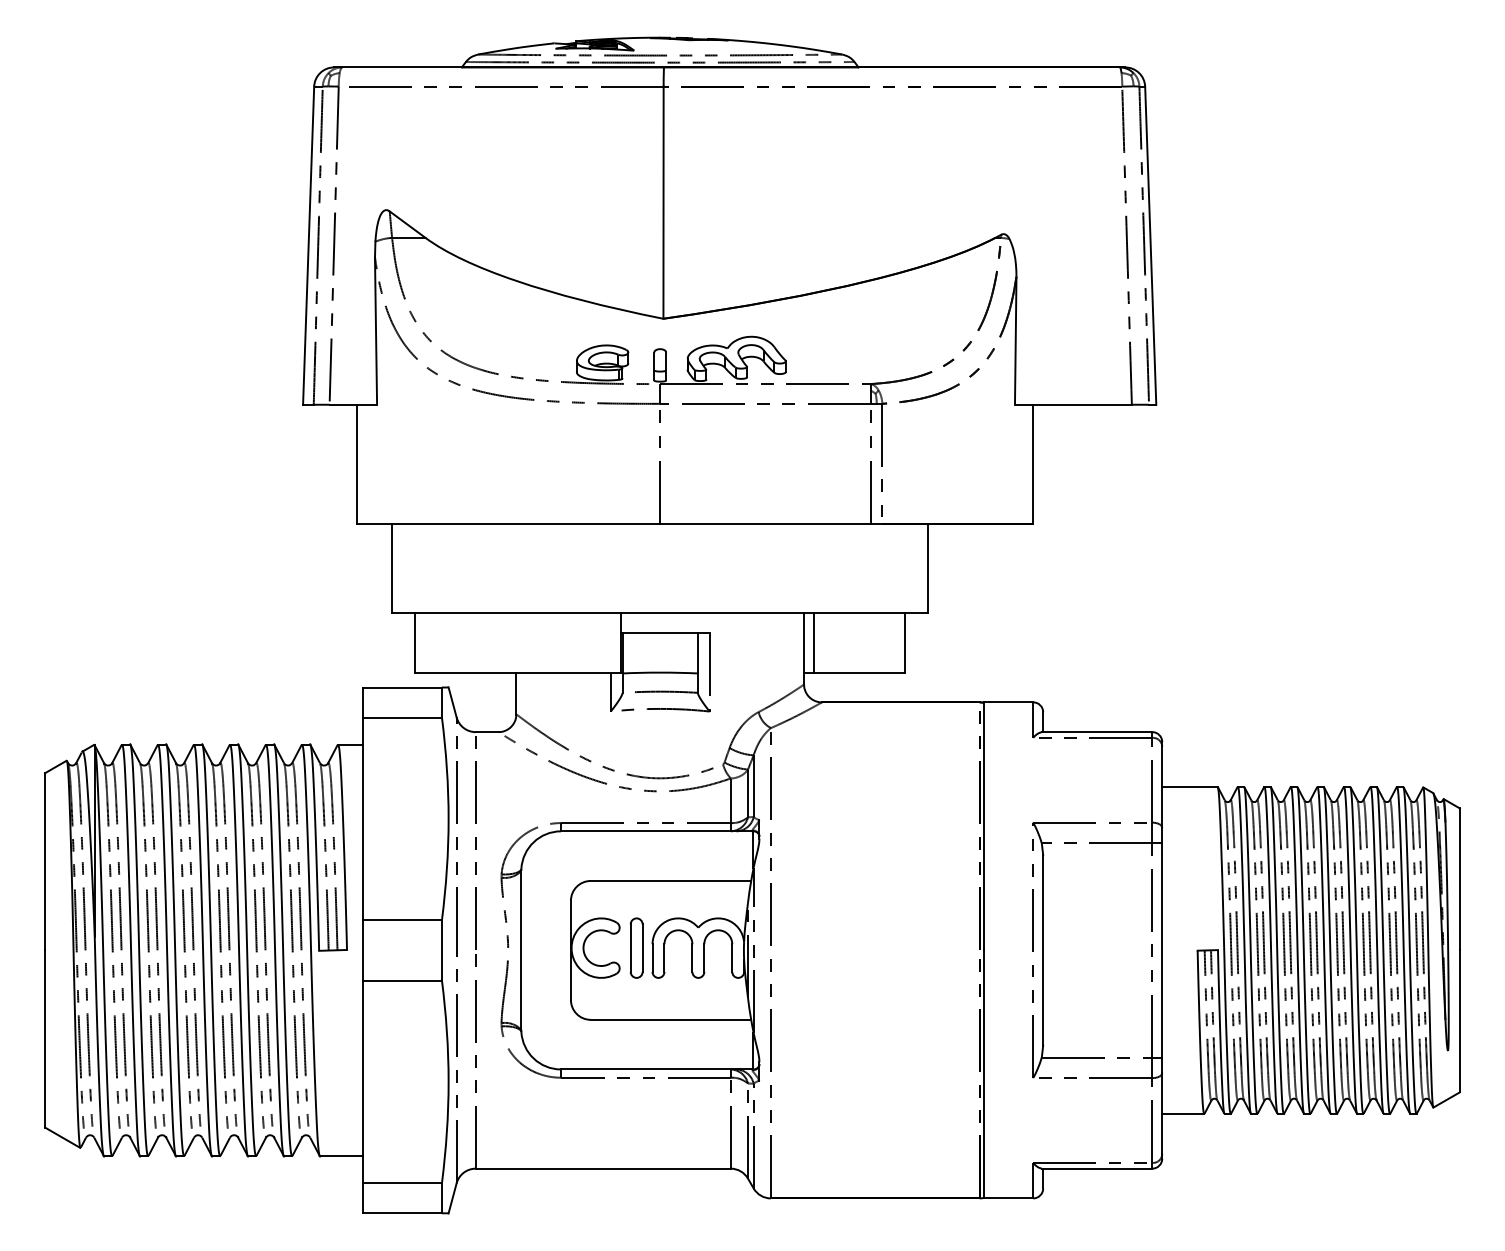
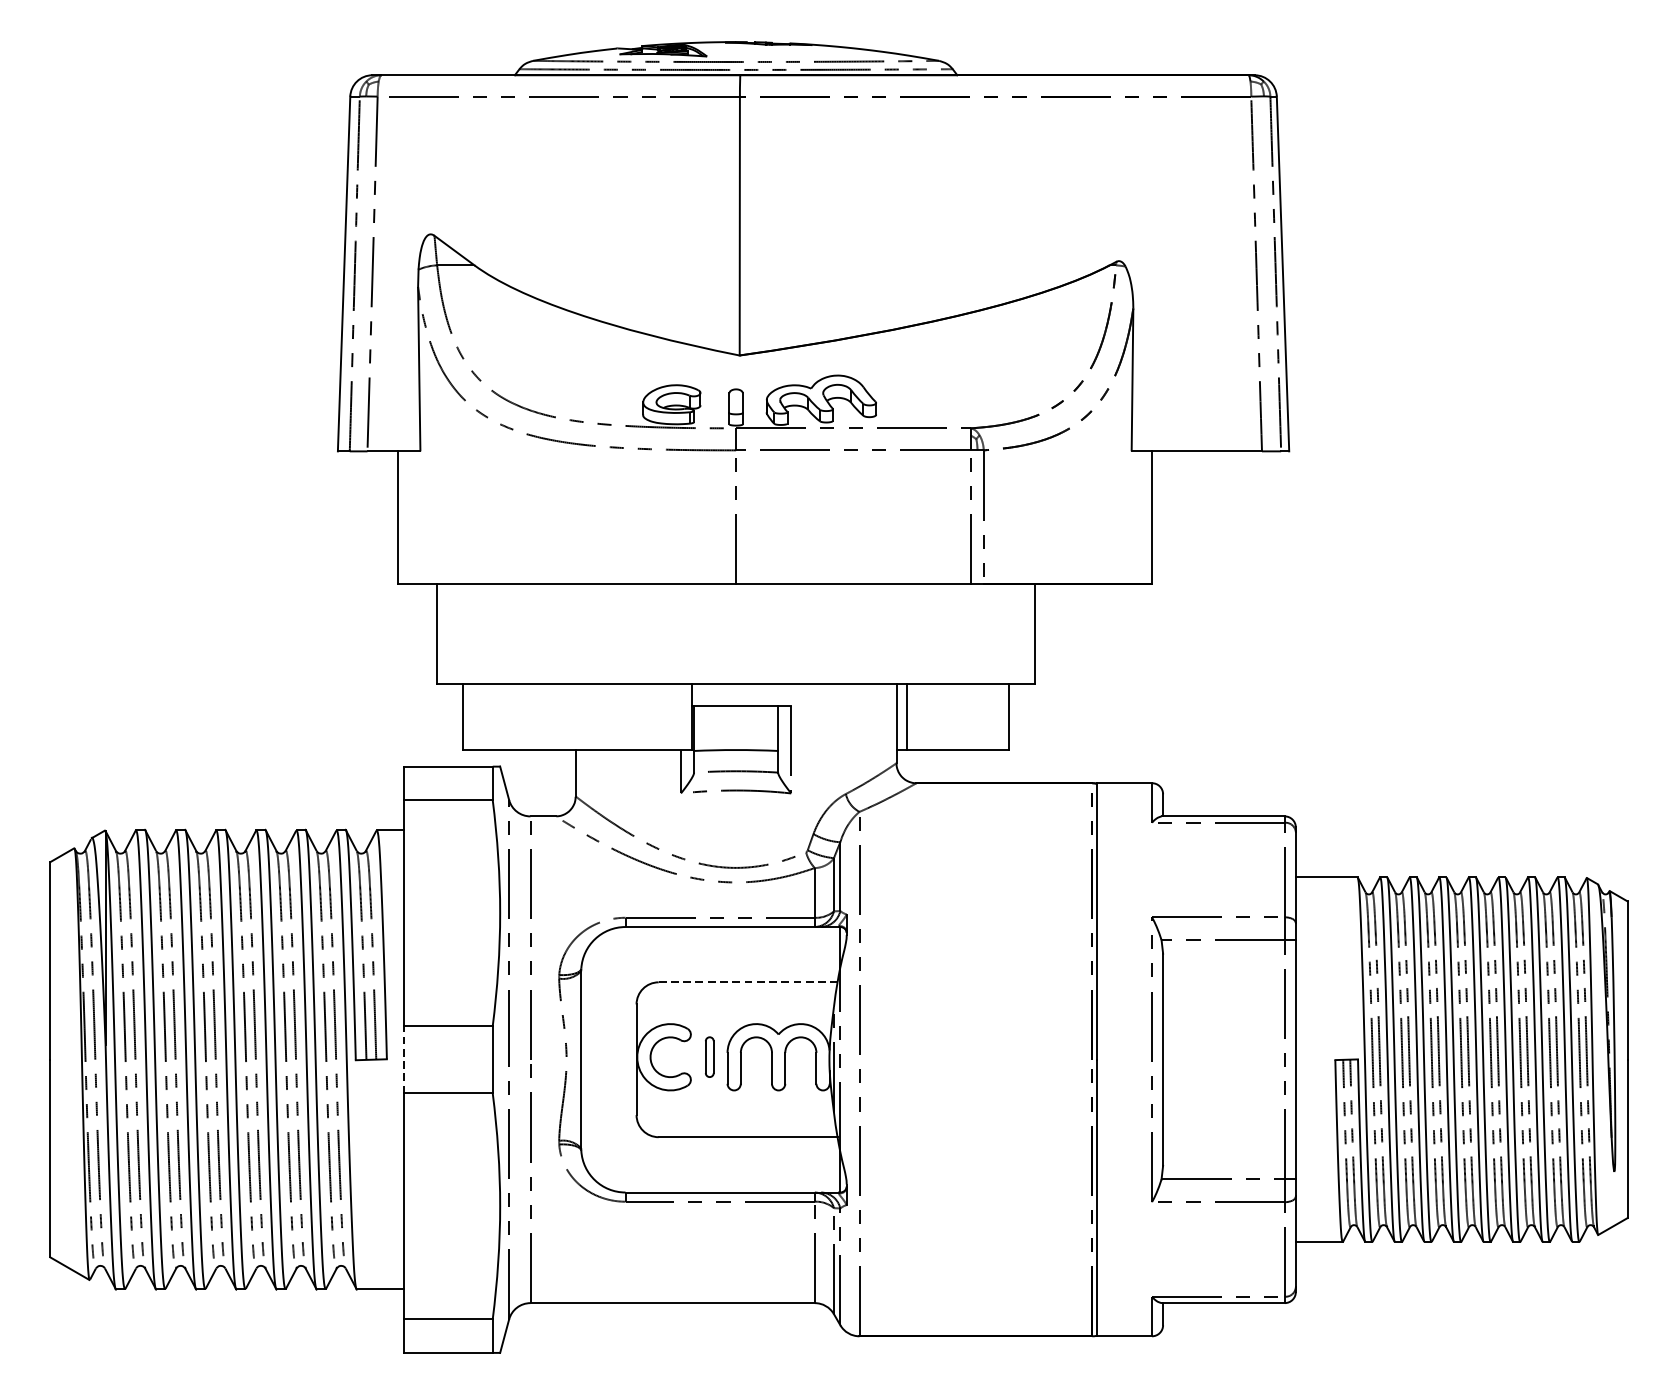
line: (671, 880) -> (748, 981), solid -> dashed
part: (636, 947) -> (709, 1056), size x0.6
line: (362, 949) -> (404, 1058), solid -> dashed

